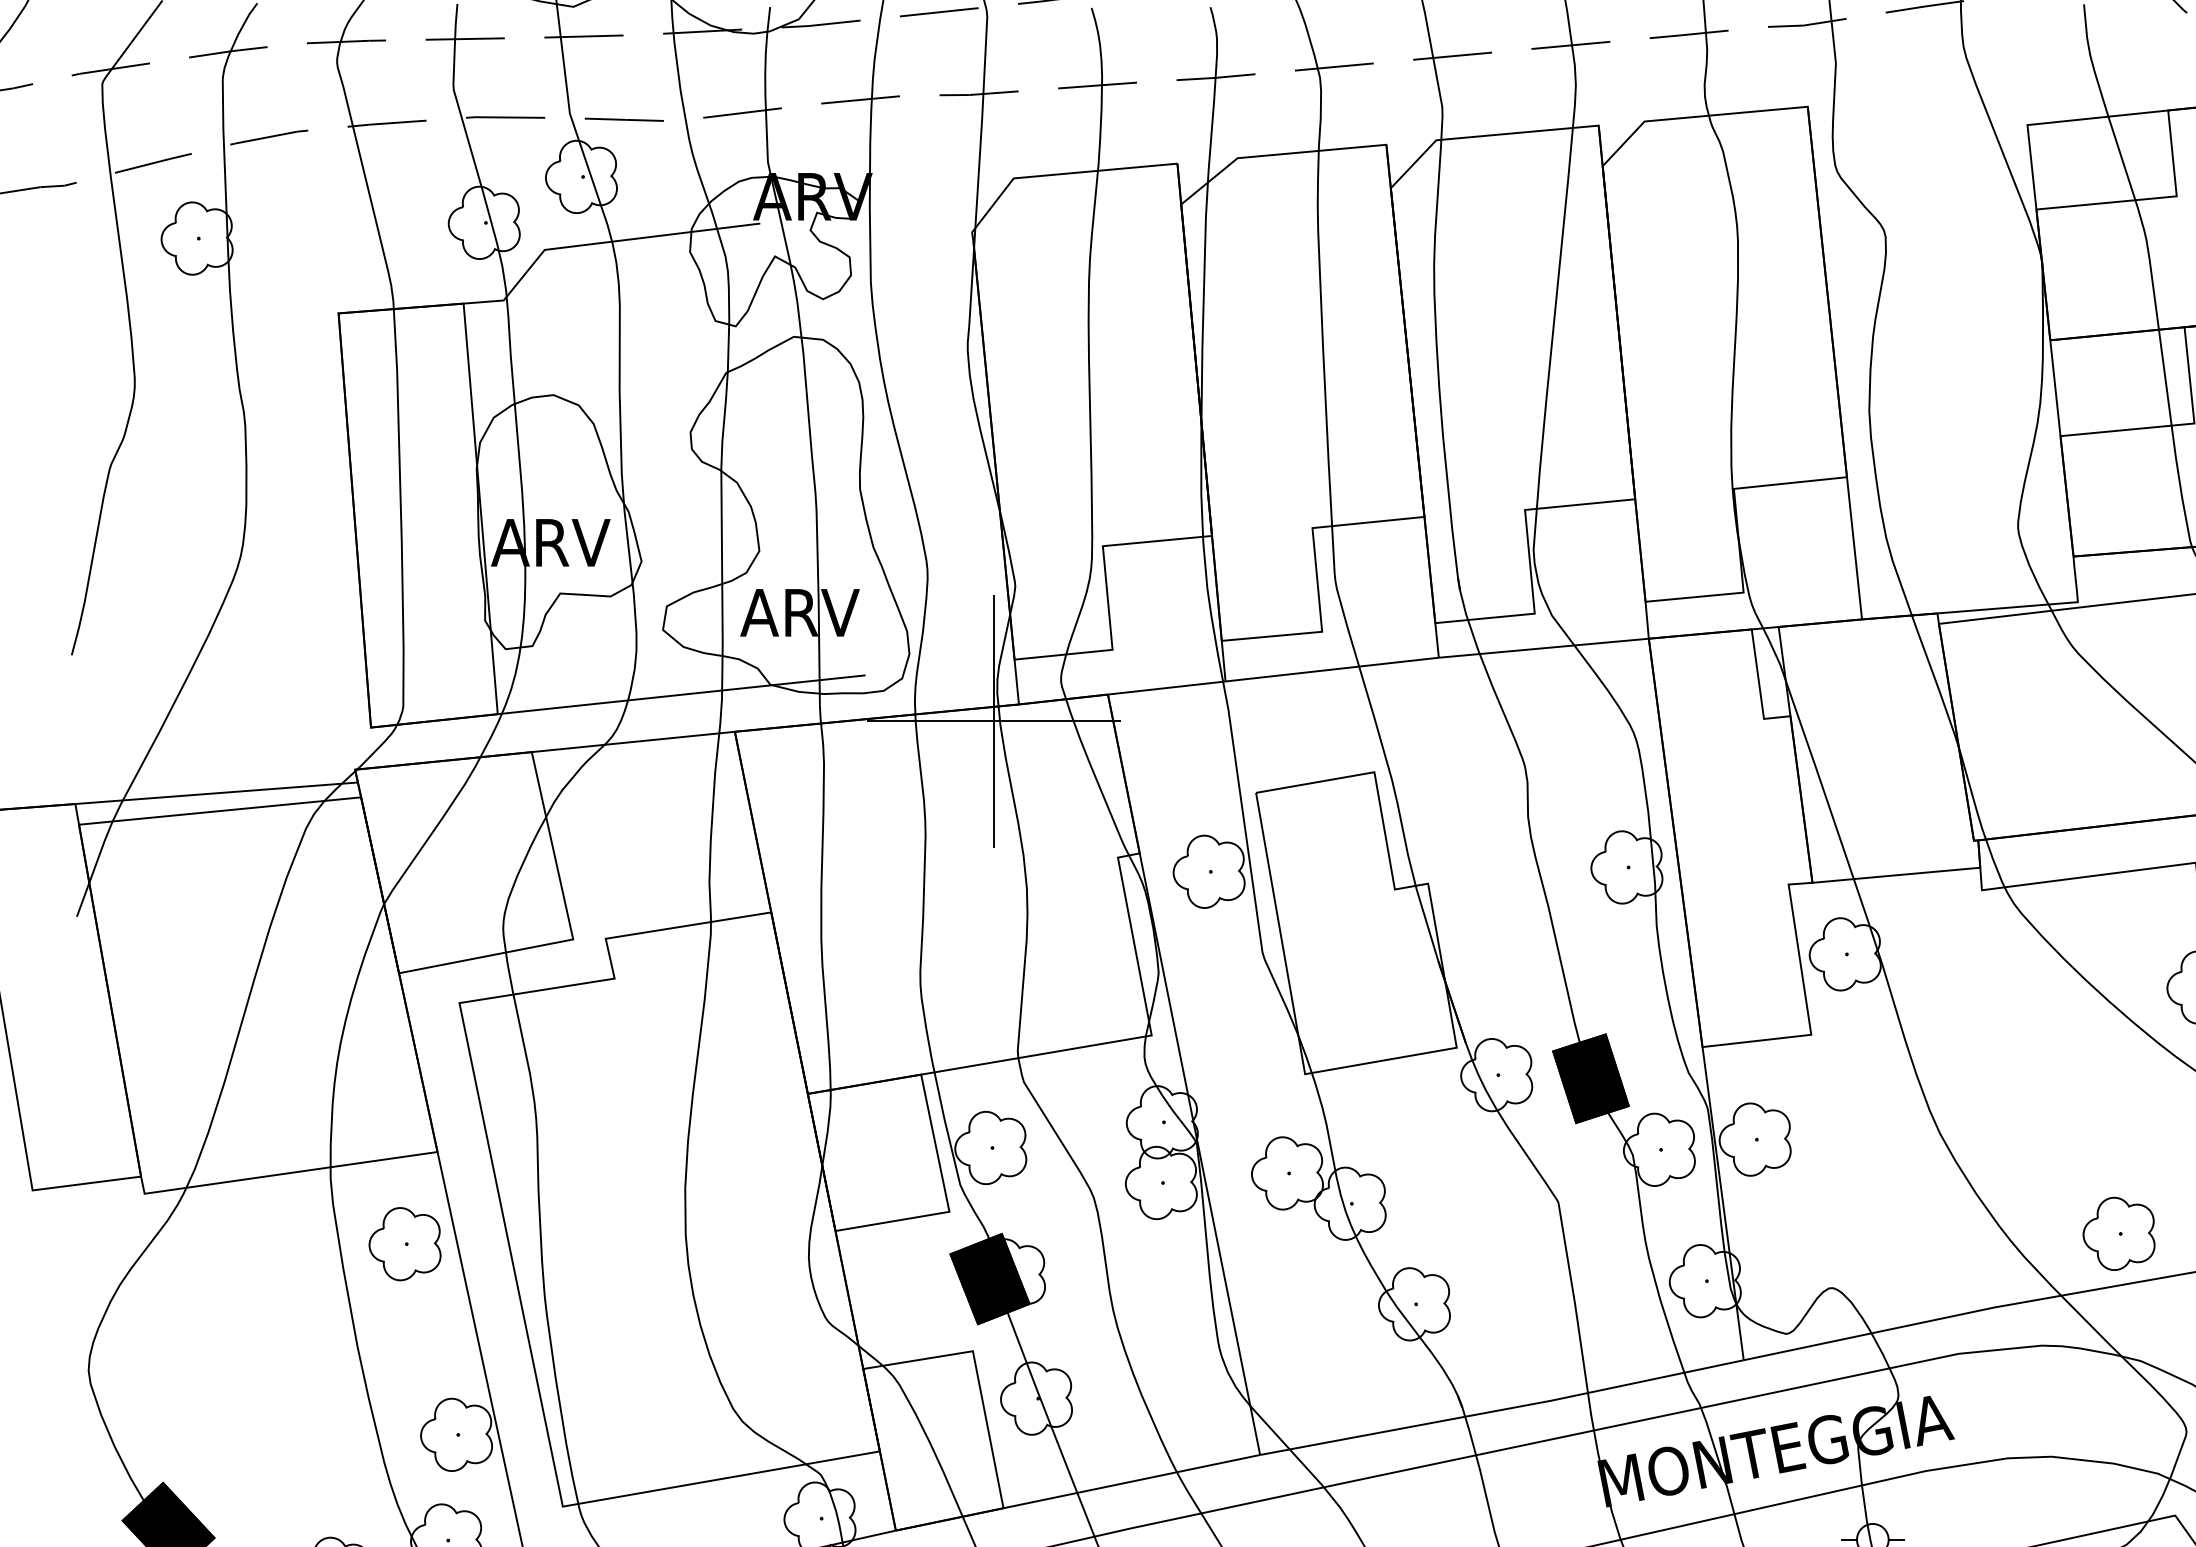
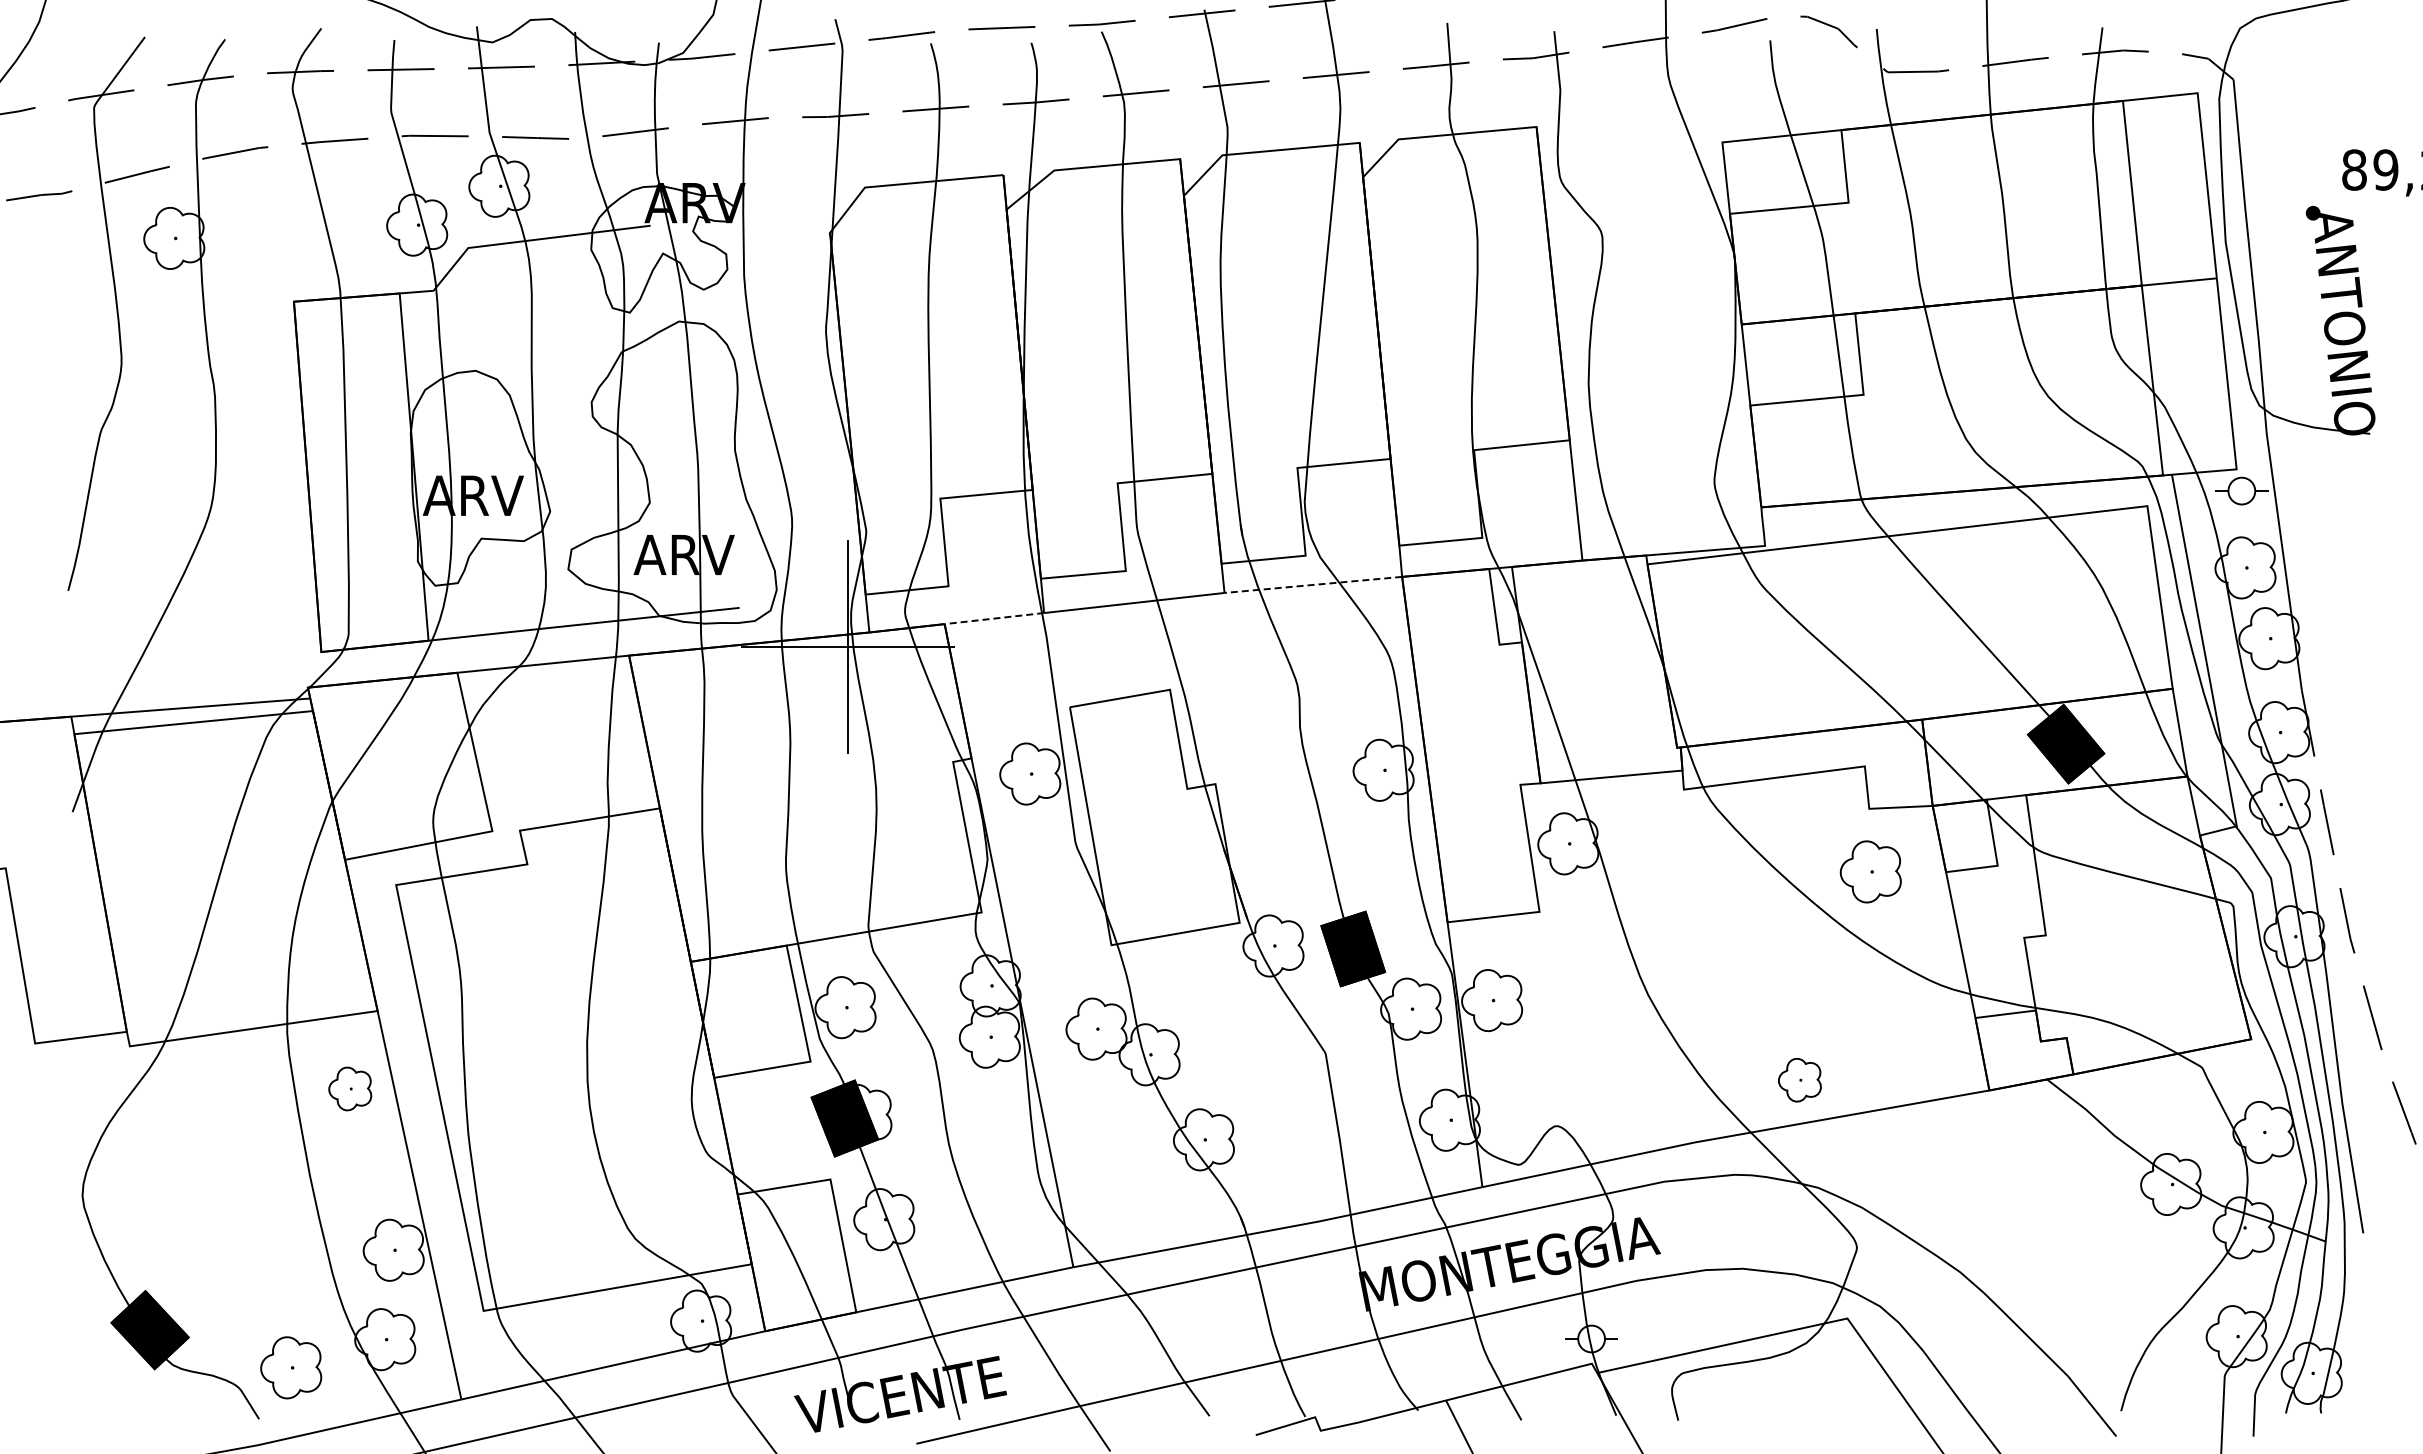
line: (1542, 647) -> (1312, 584), solid -> dashed
line: (1165, 687) -> (993, 618), solid -> dashed
part: (2118, 1232) -> (1799, 1079), size x0.7
part: (405, 1243) -> (350, 1088), size x0.7

